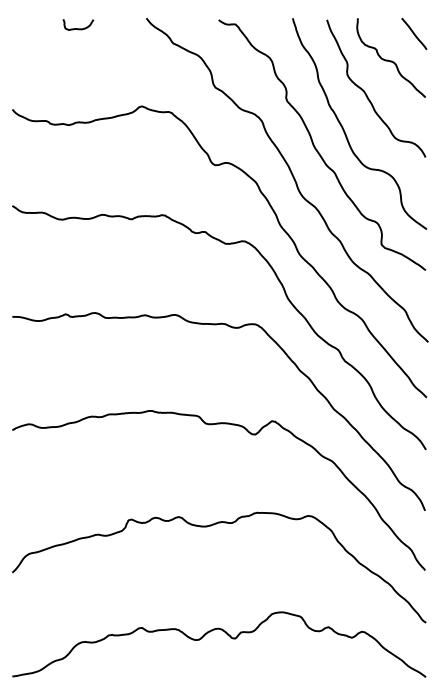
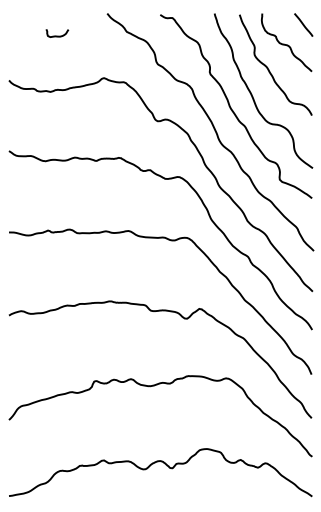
curve: (78, 27) -> (57, 35), moved

